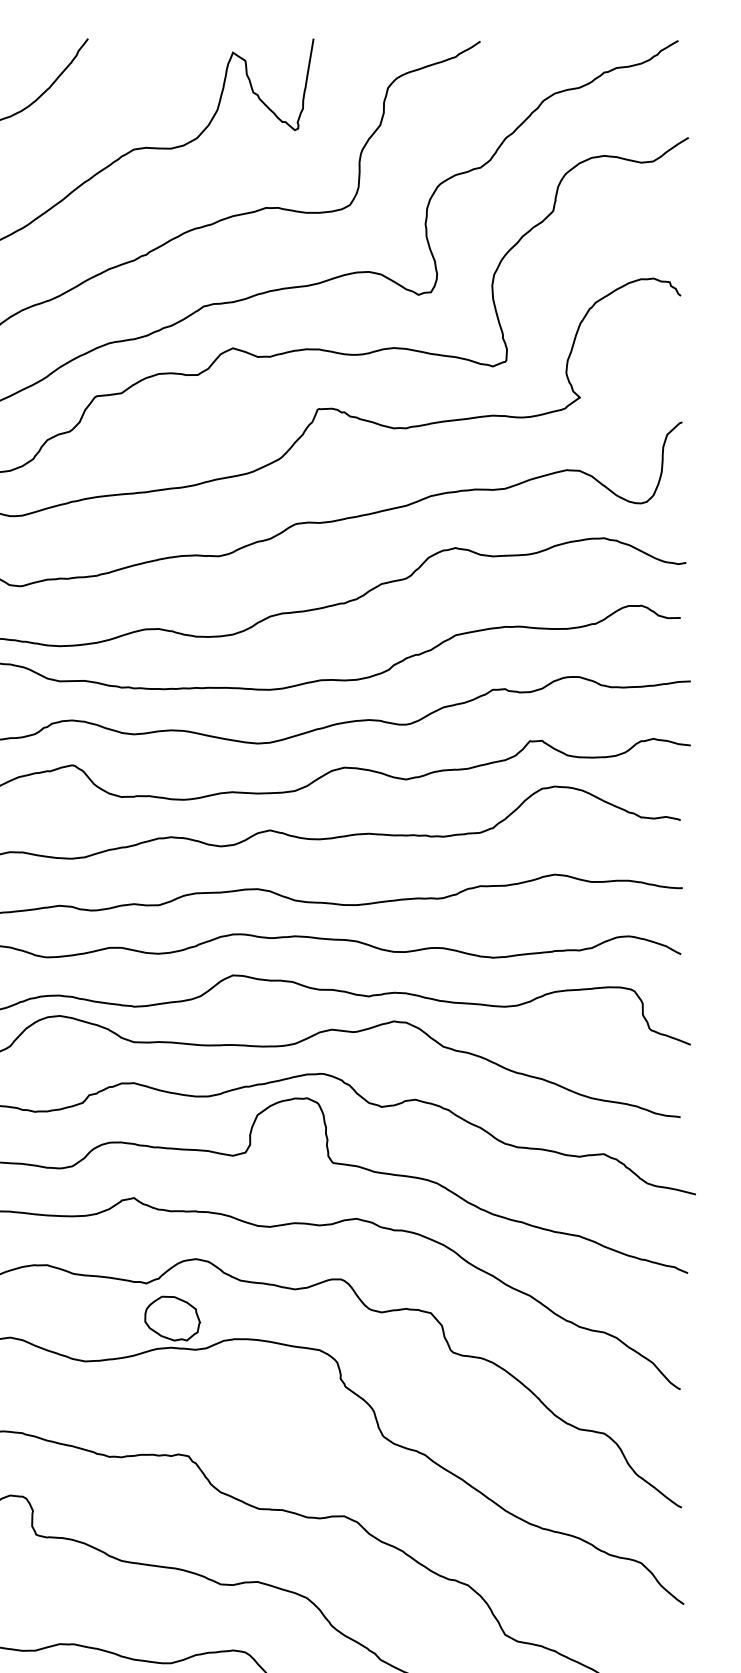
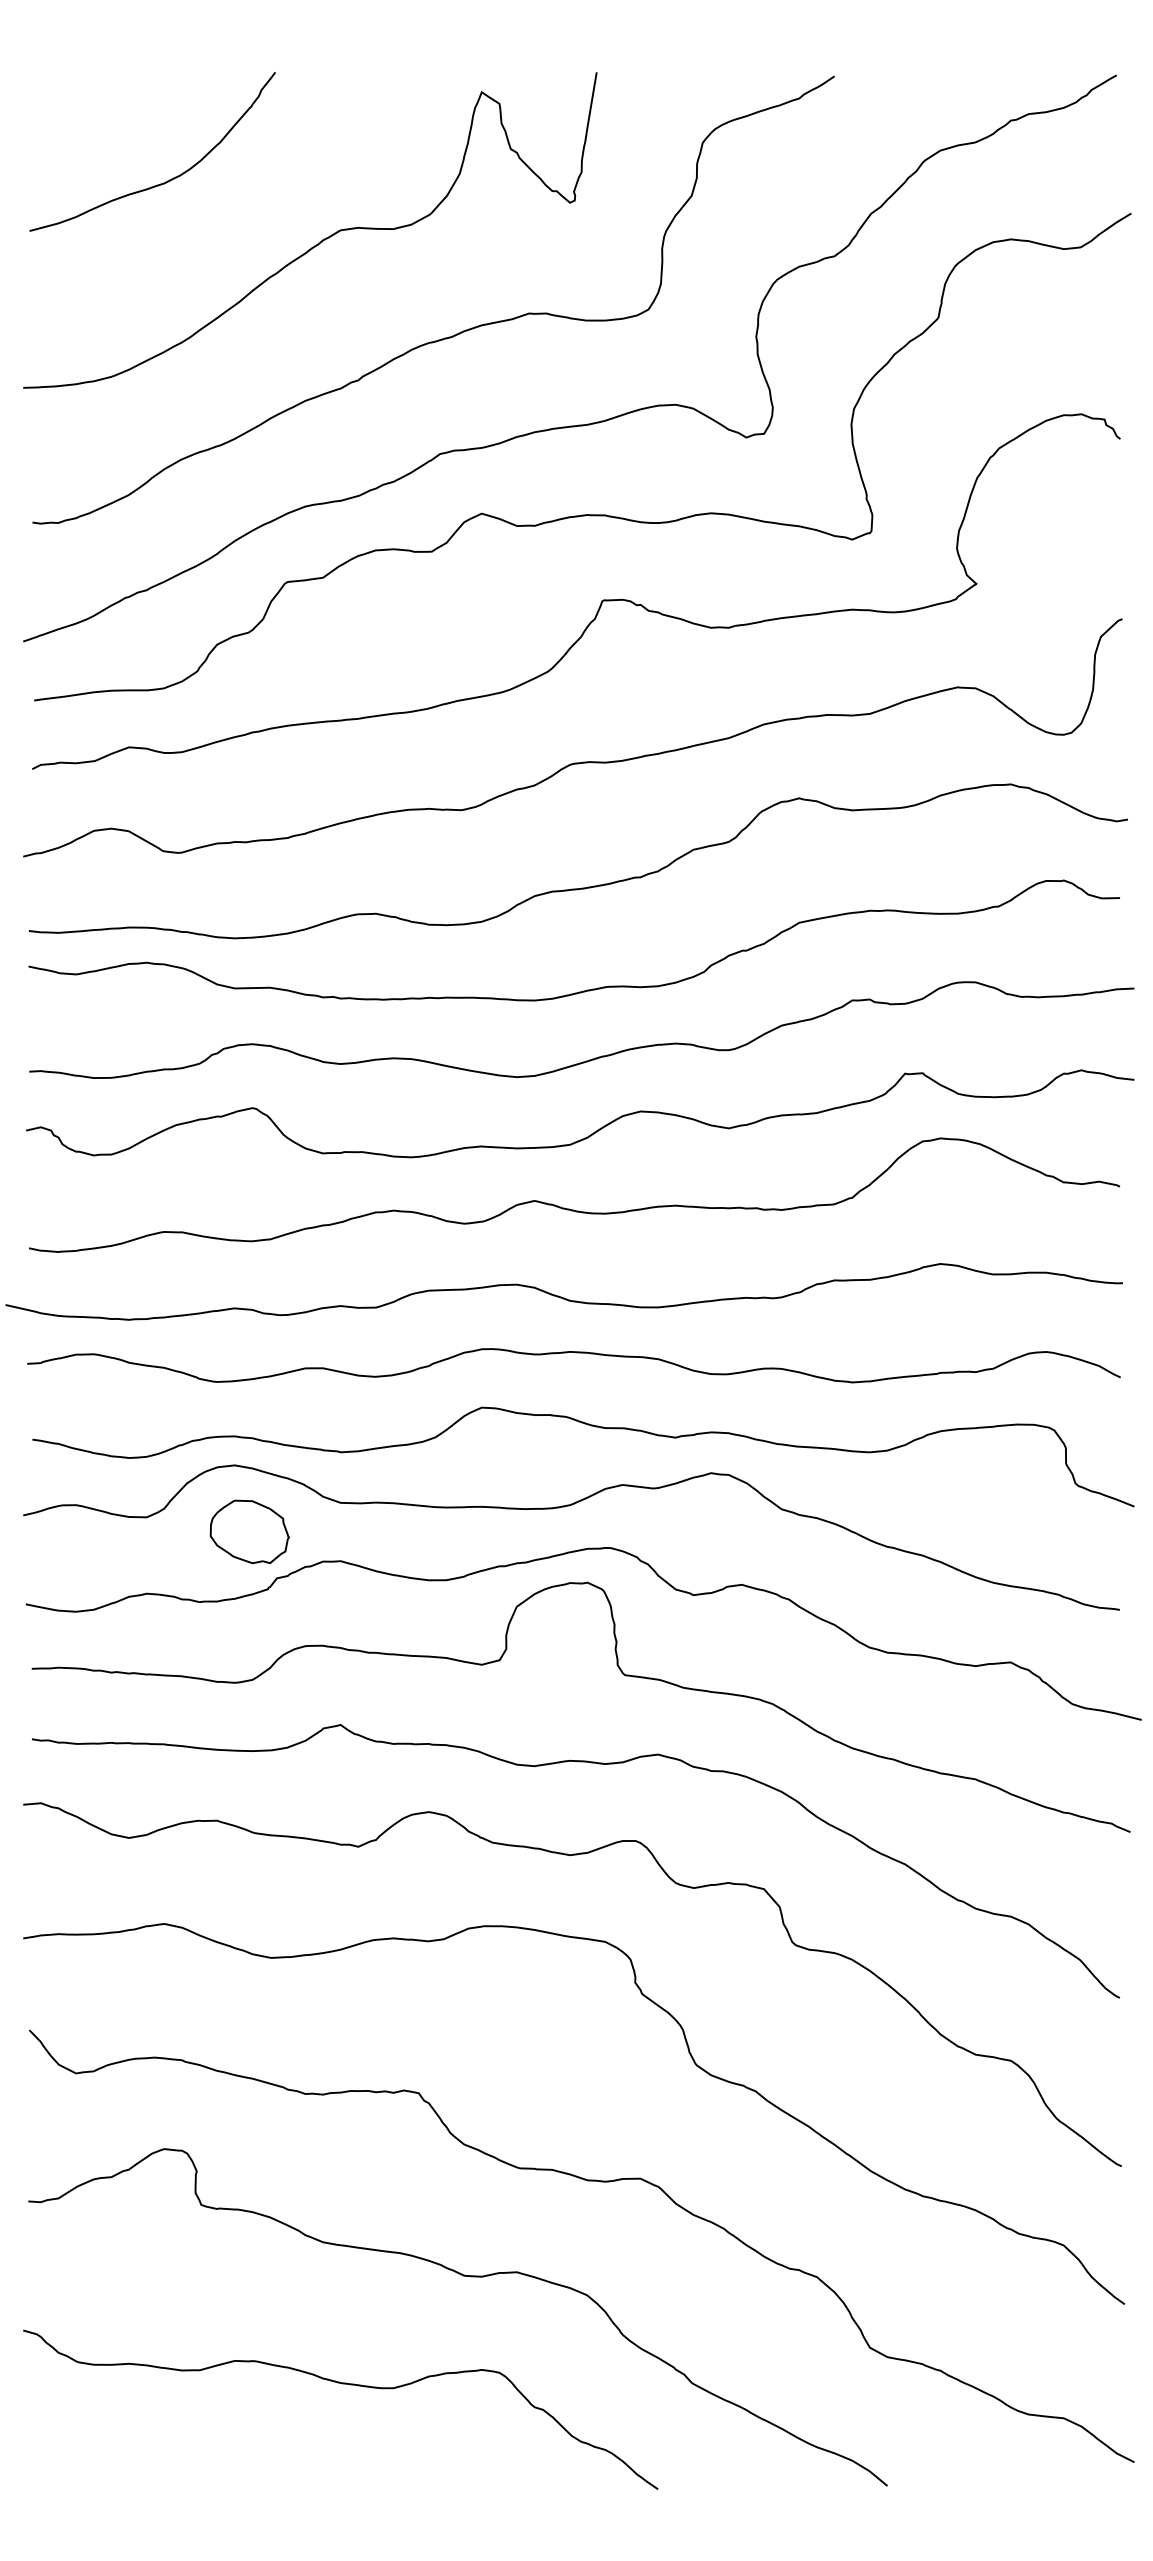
part: (172, 1318) -> (249, 1531), moved

